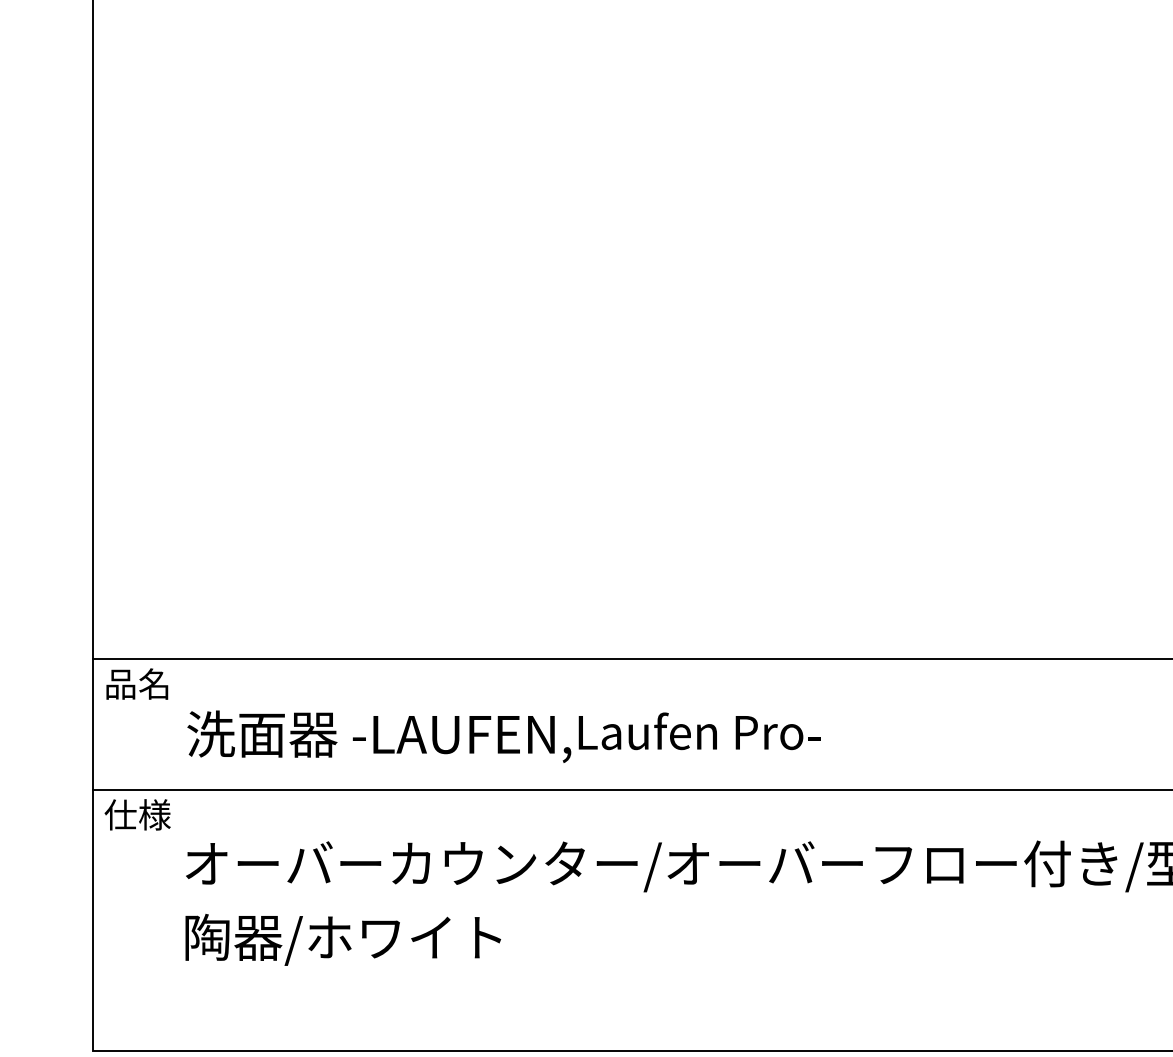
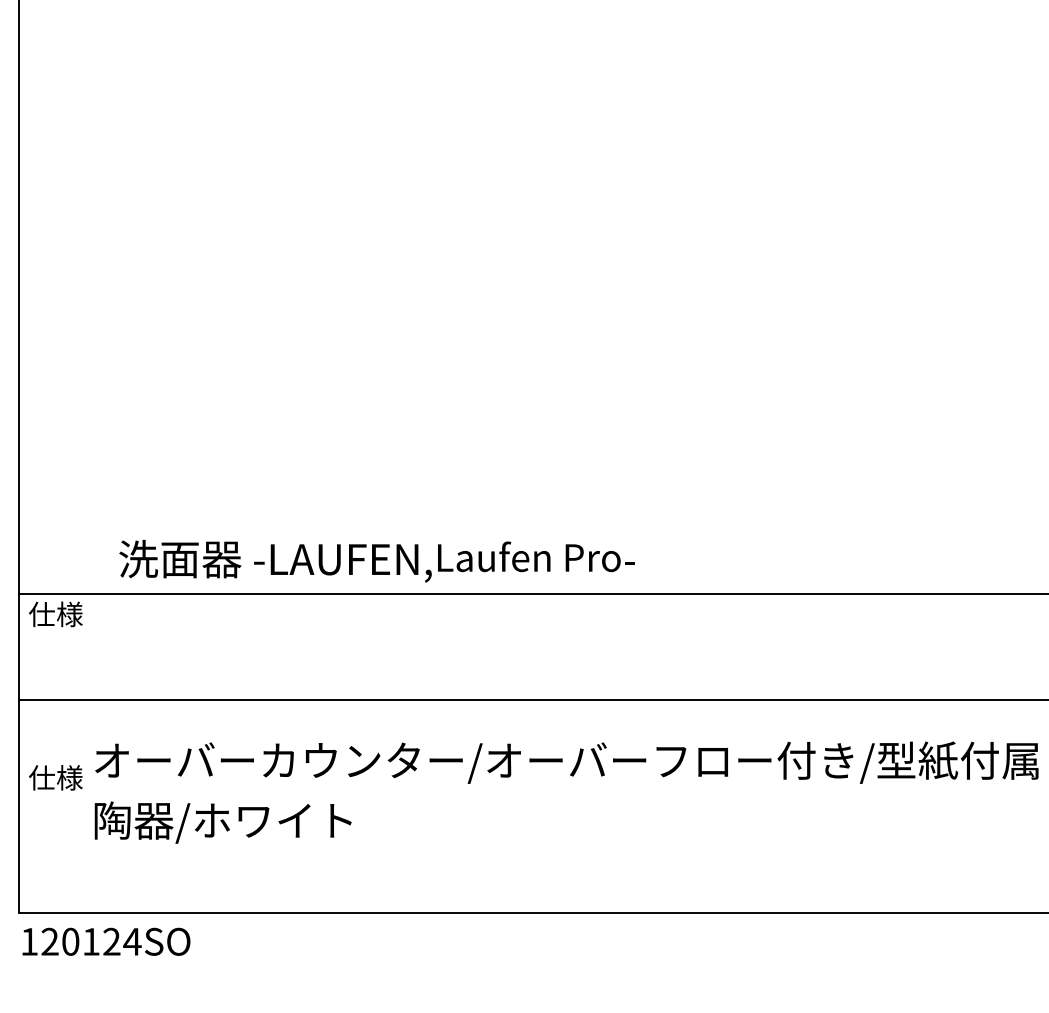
text: (137, 684) -> (55, 614), 品名 -> 仕様
text: (503, 735) -> (376, 560), moved
text: (137, 814) -> (55, 777), moved

